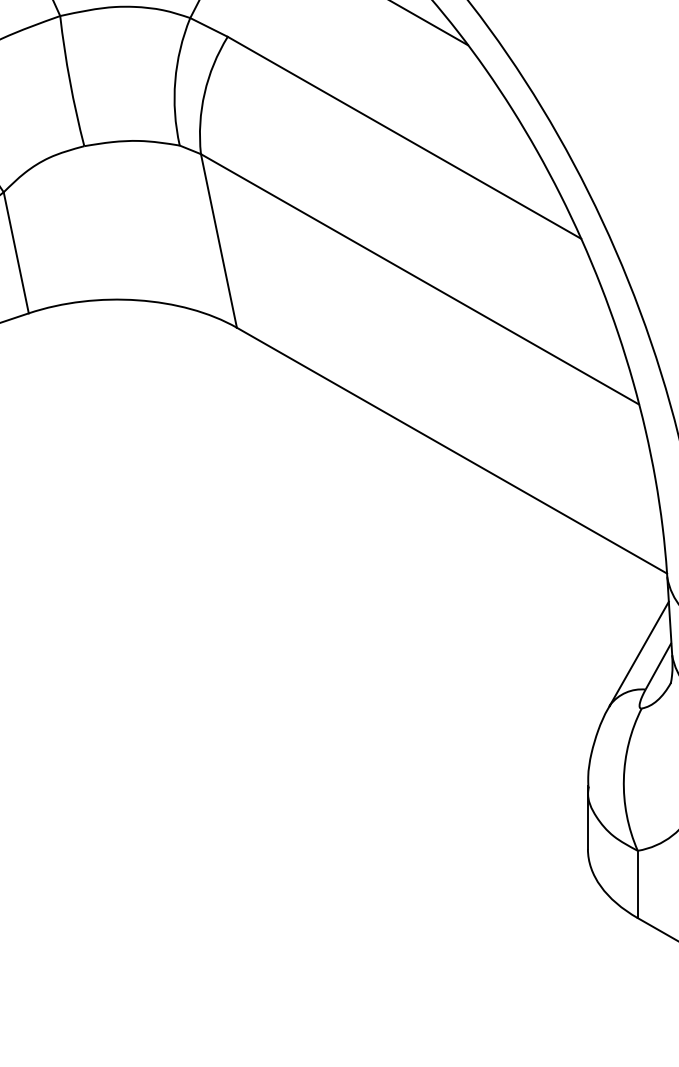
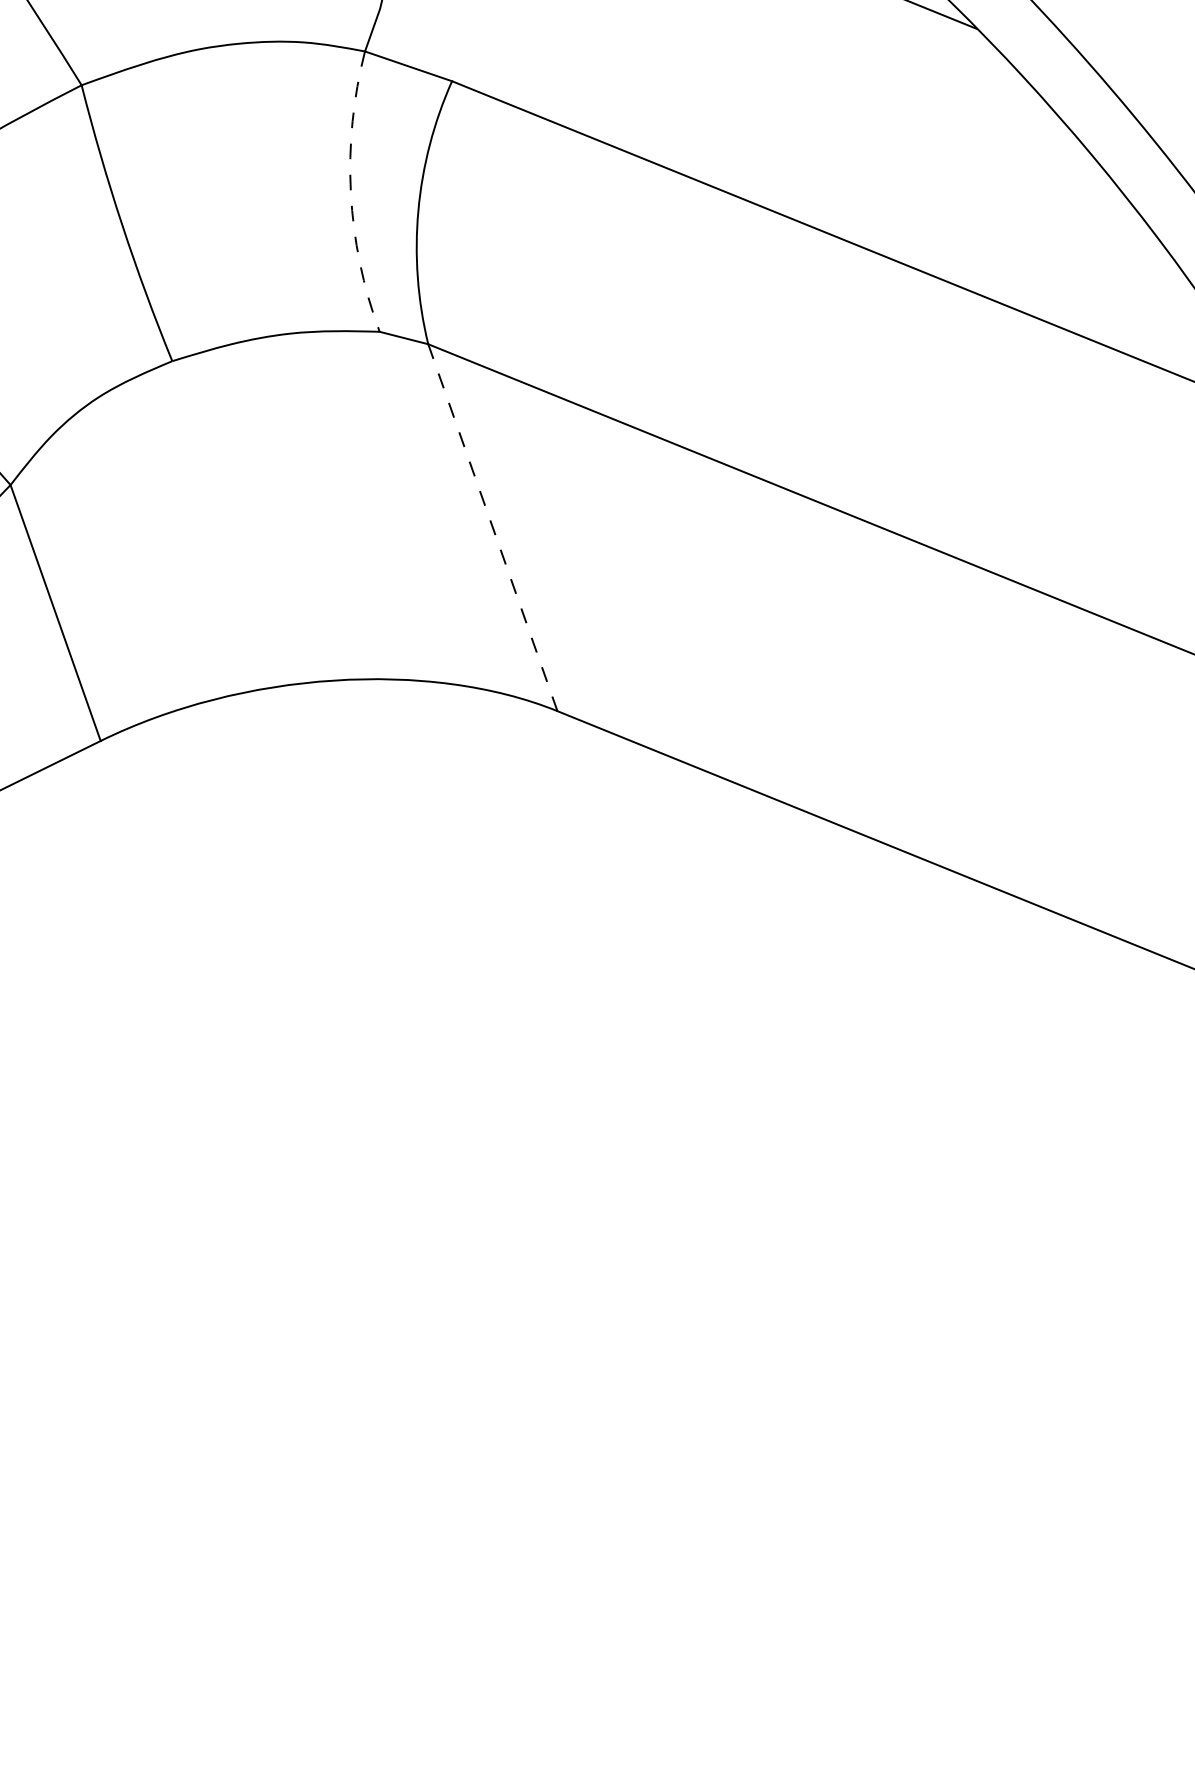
arc: (175, 81) -> (351, 193), solid -> dashed
line: (218, 240) -> (491, 526), solid -> dashed

